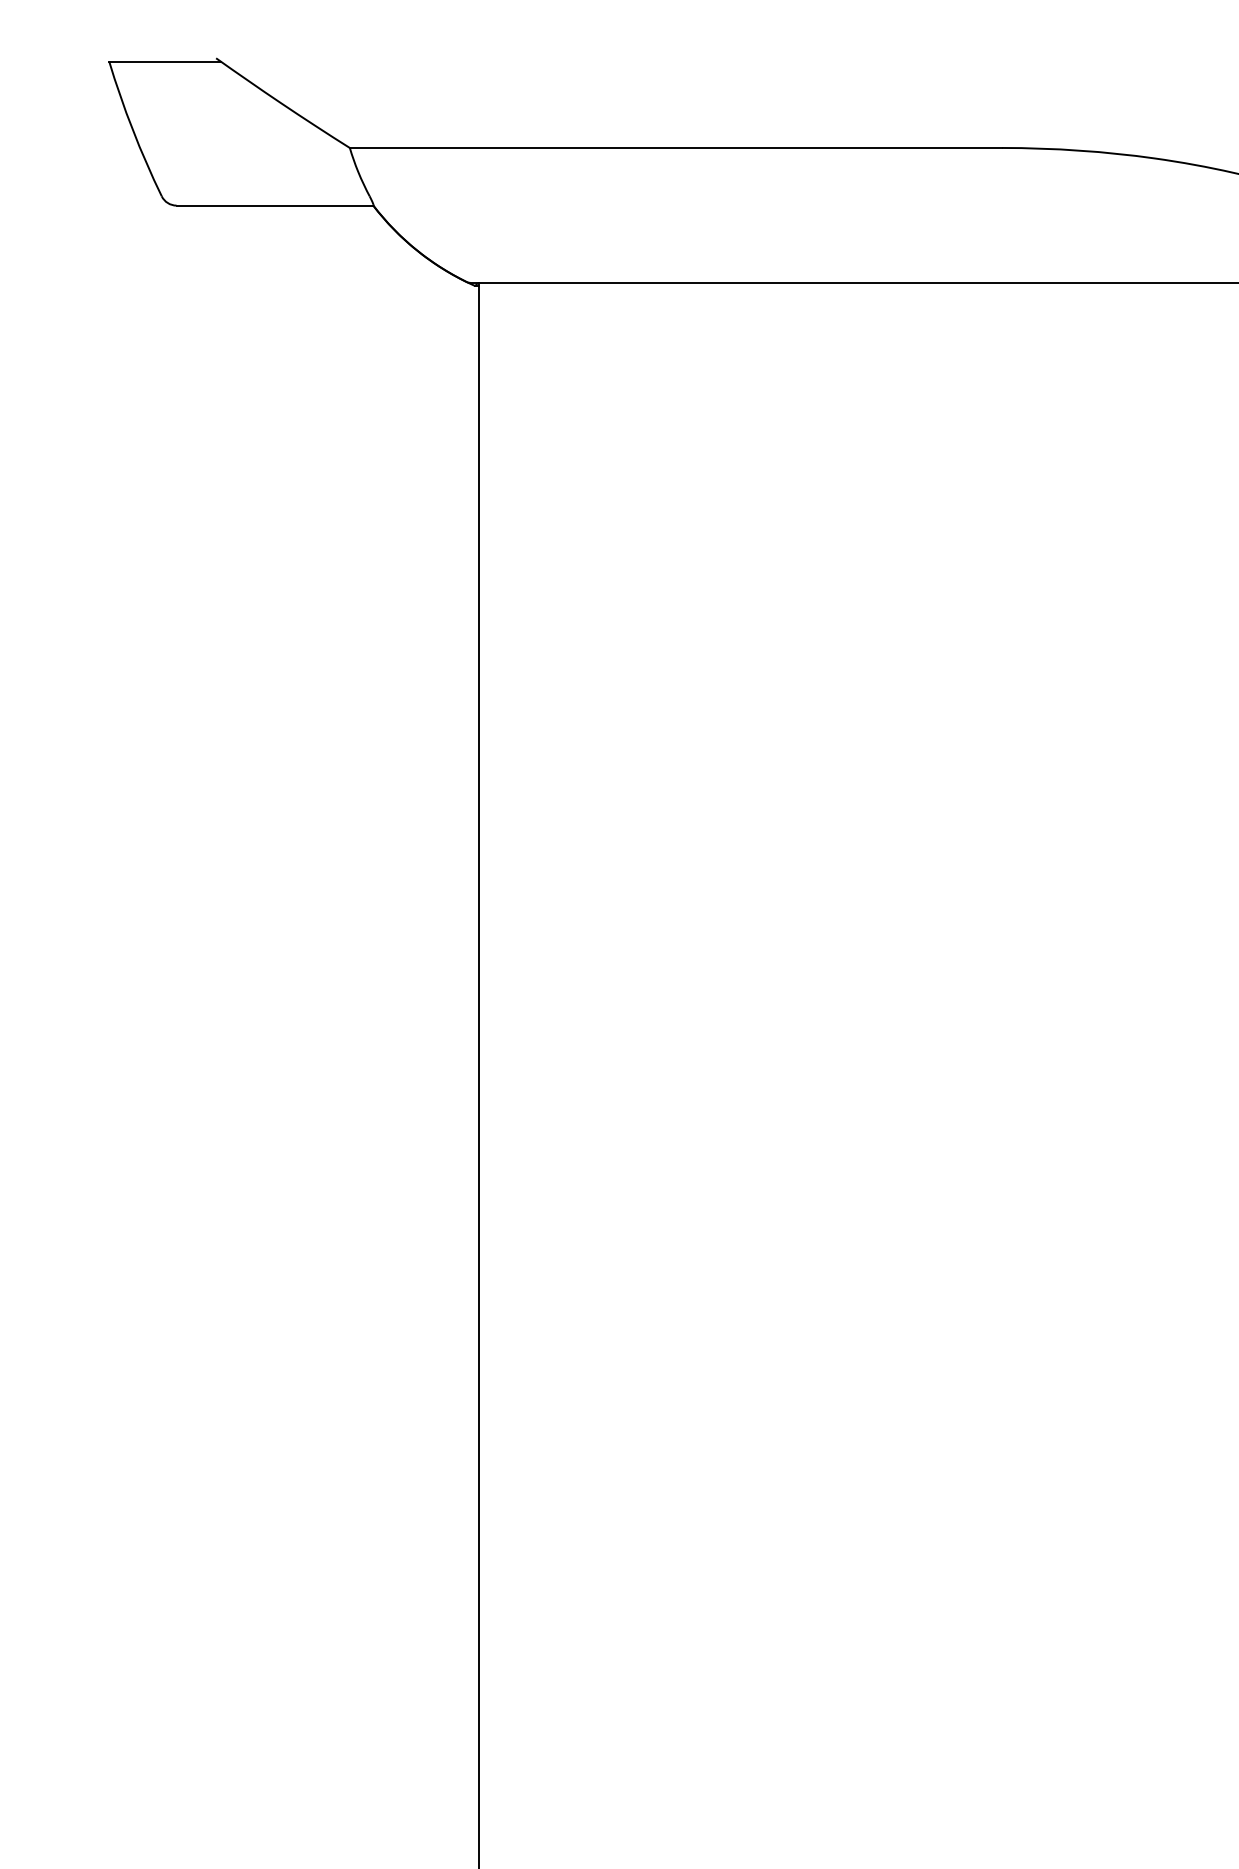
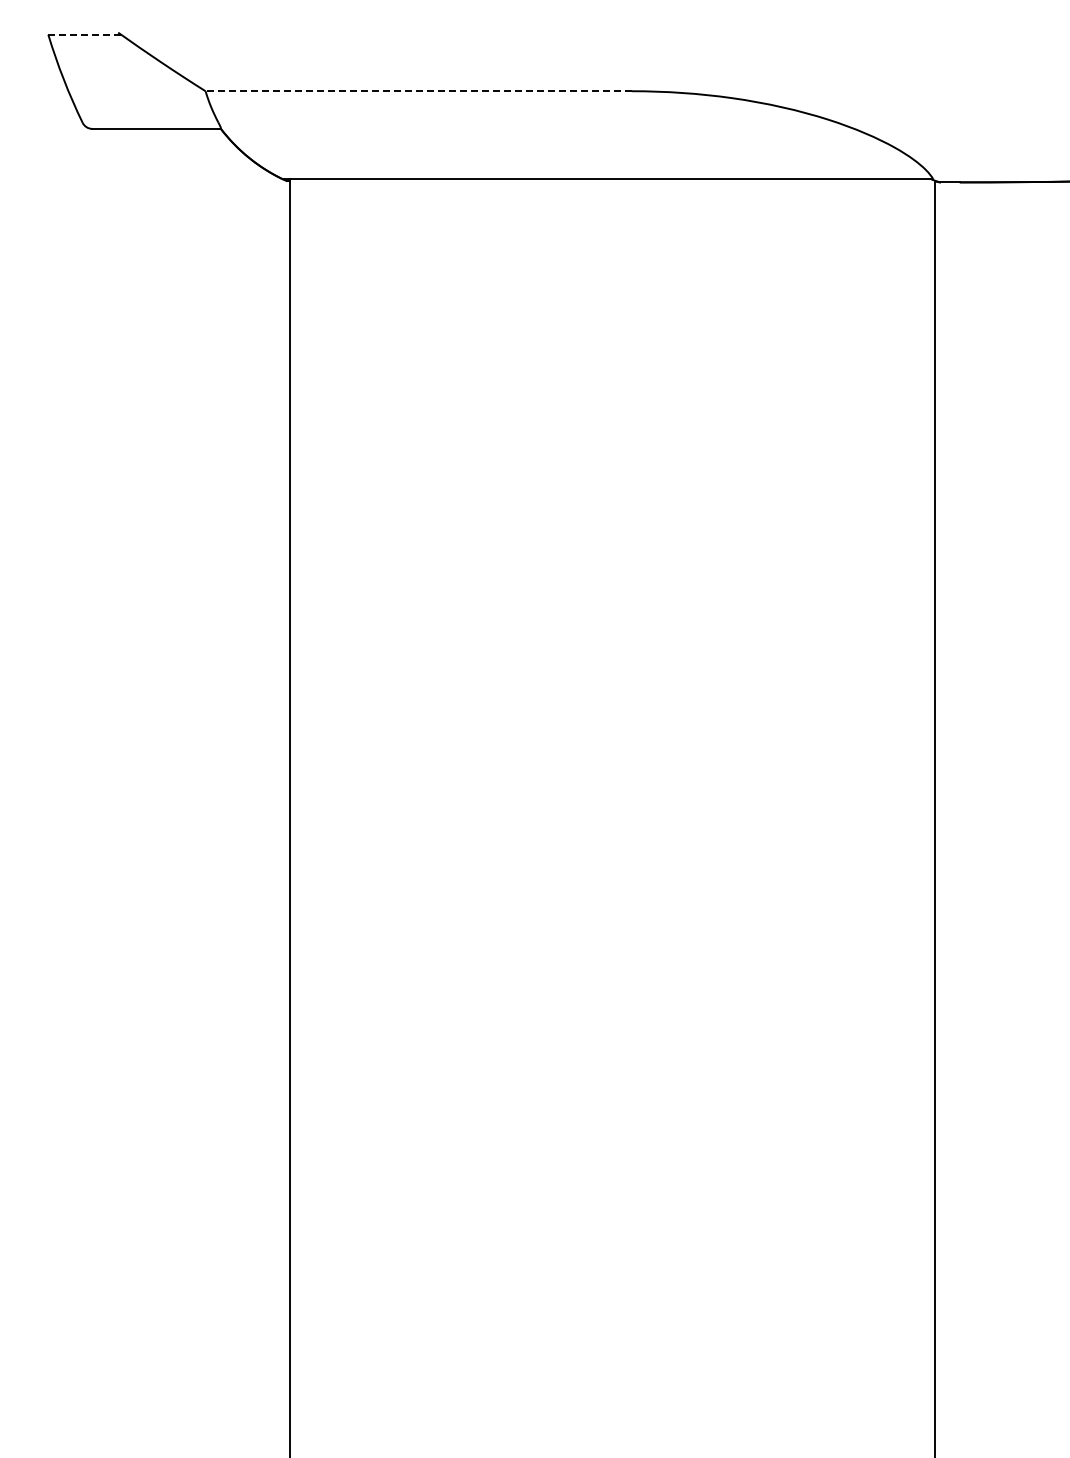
line: (164, 61) -> (84, 34), solid -> dashed
line: (675, 148) -> (418, 91), solid -> dashed

